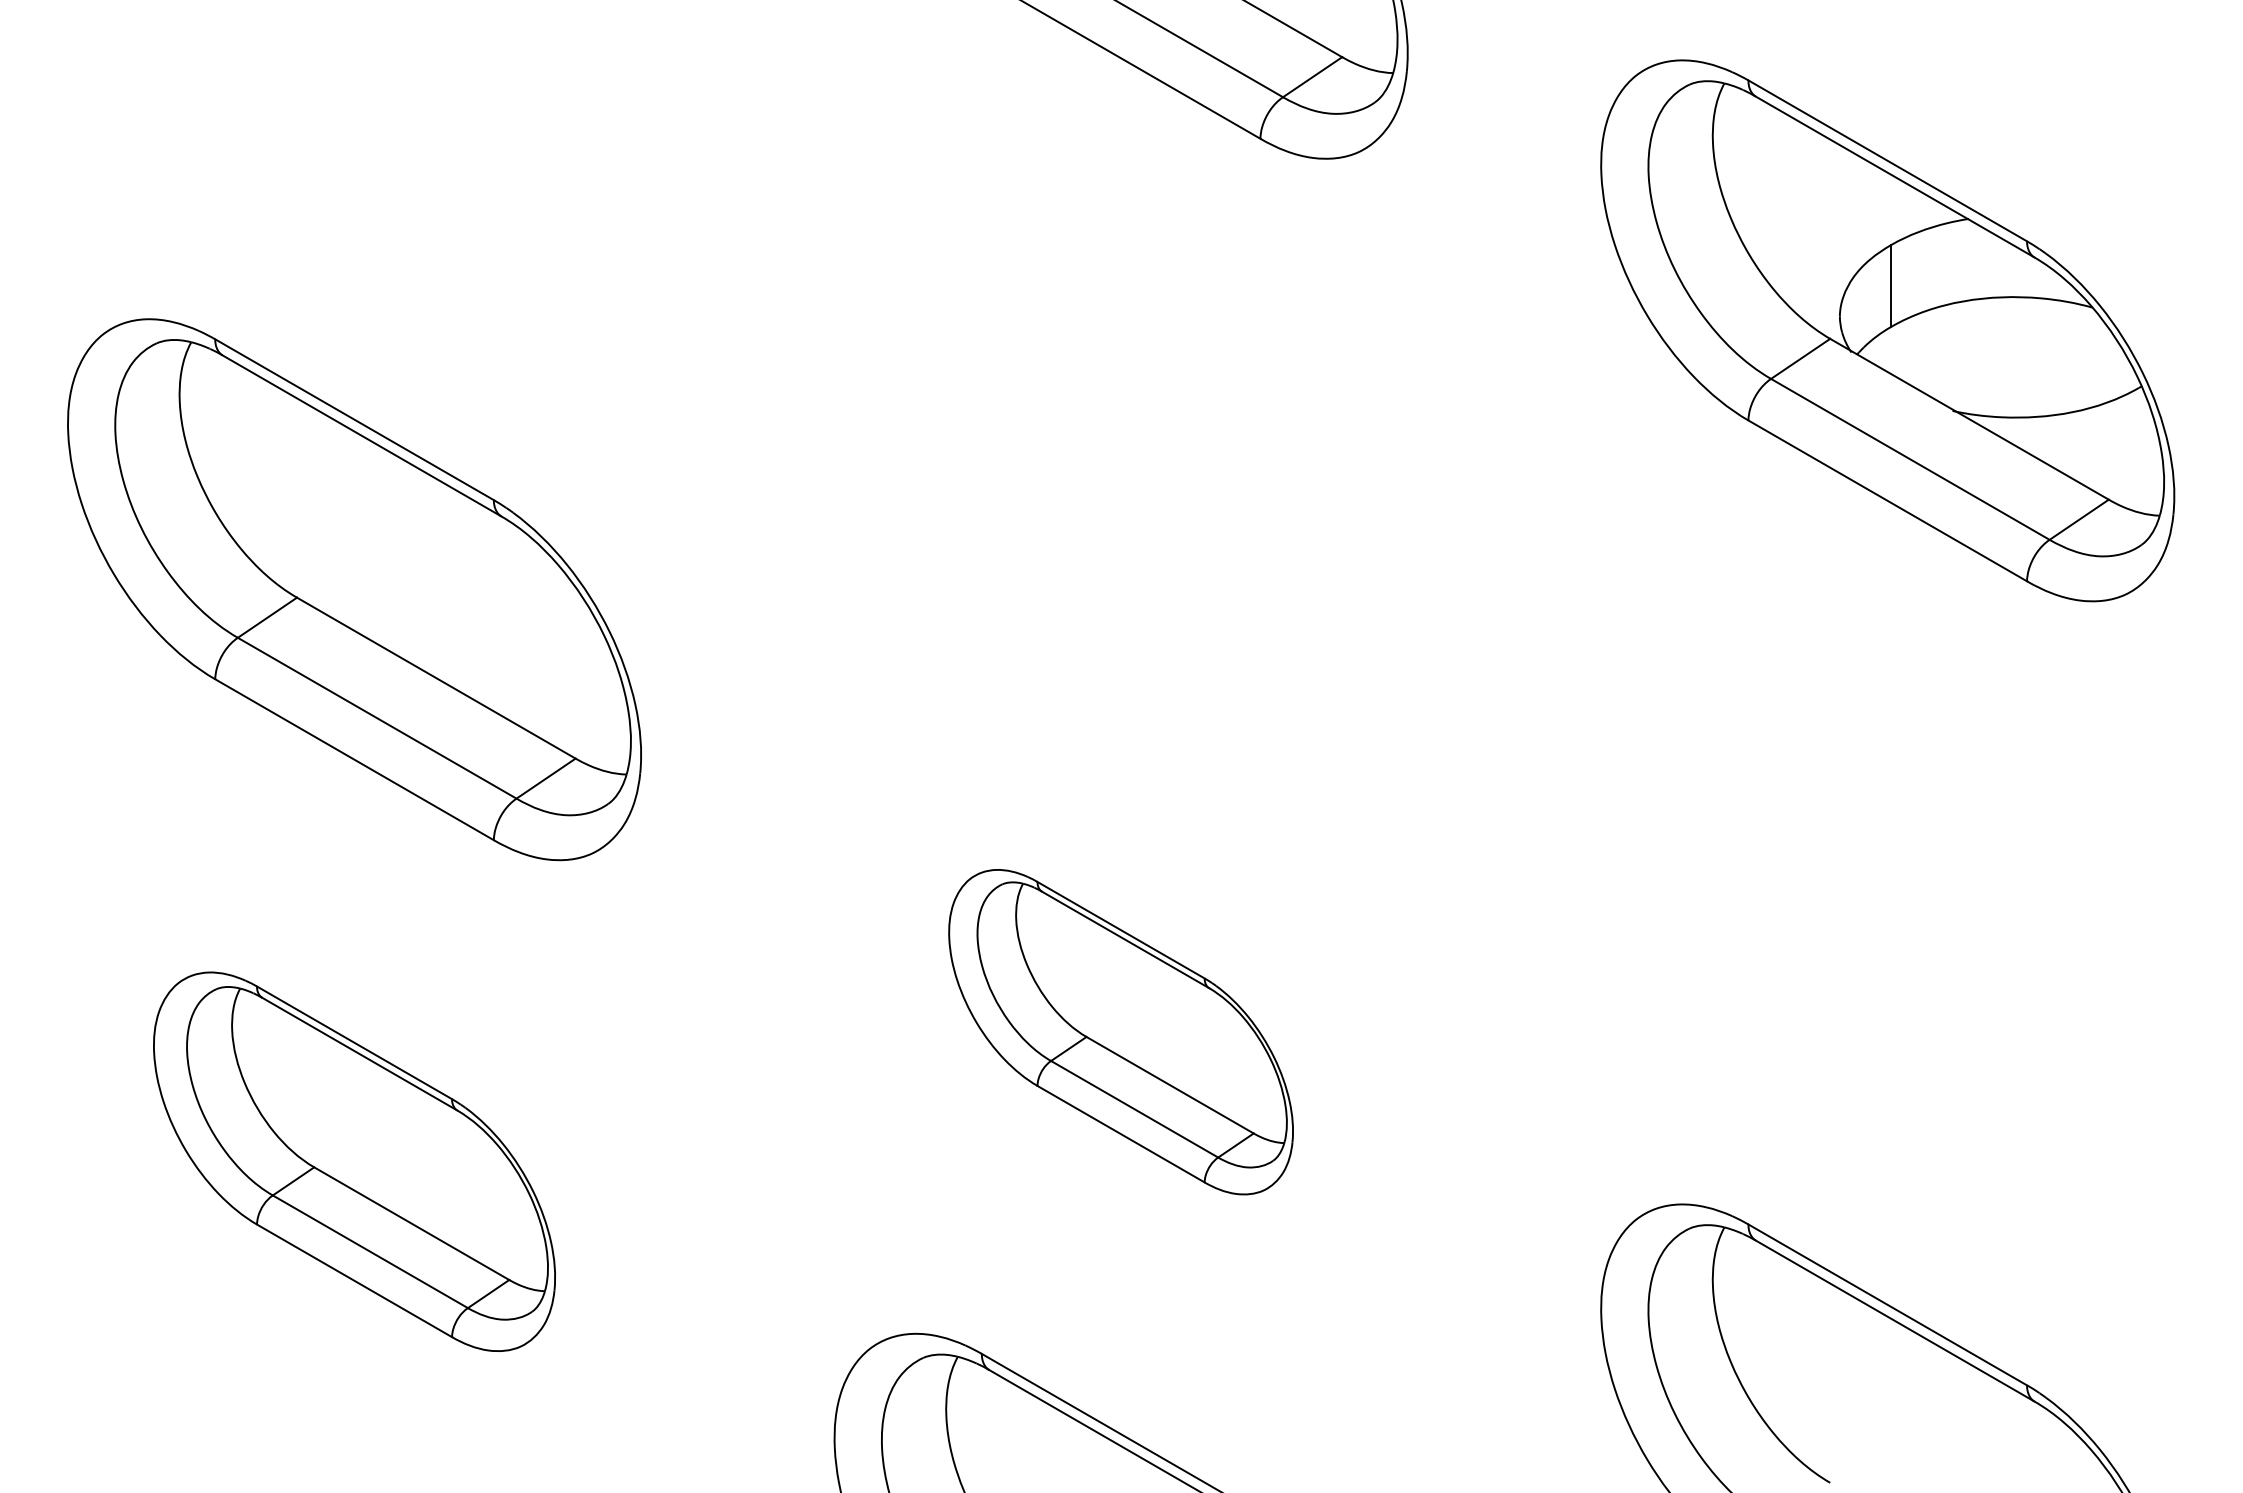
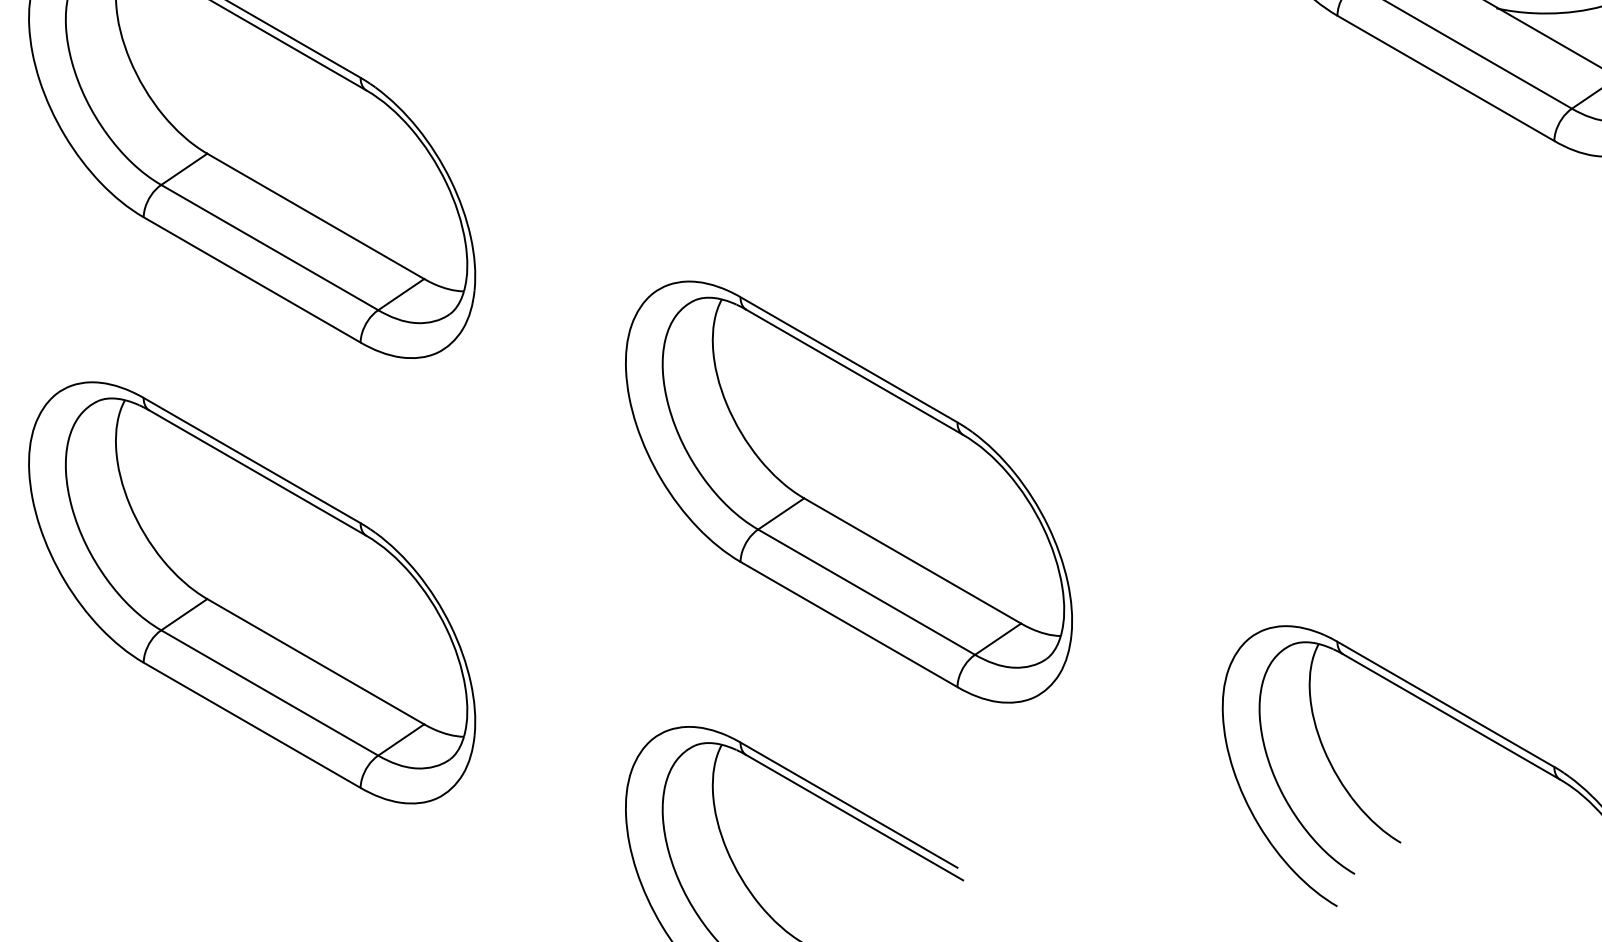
part: (1120, 1031) -> (848, 491), size x1.67
part: (354, 1161) -> (252, 592), size x1.43

